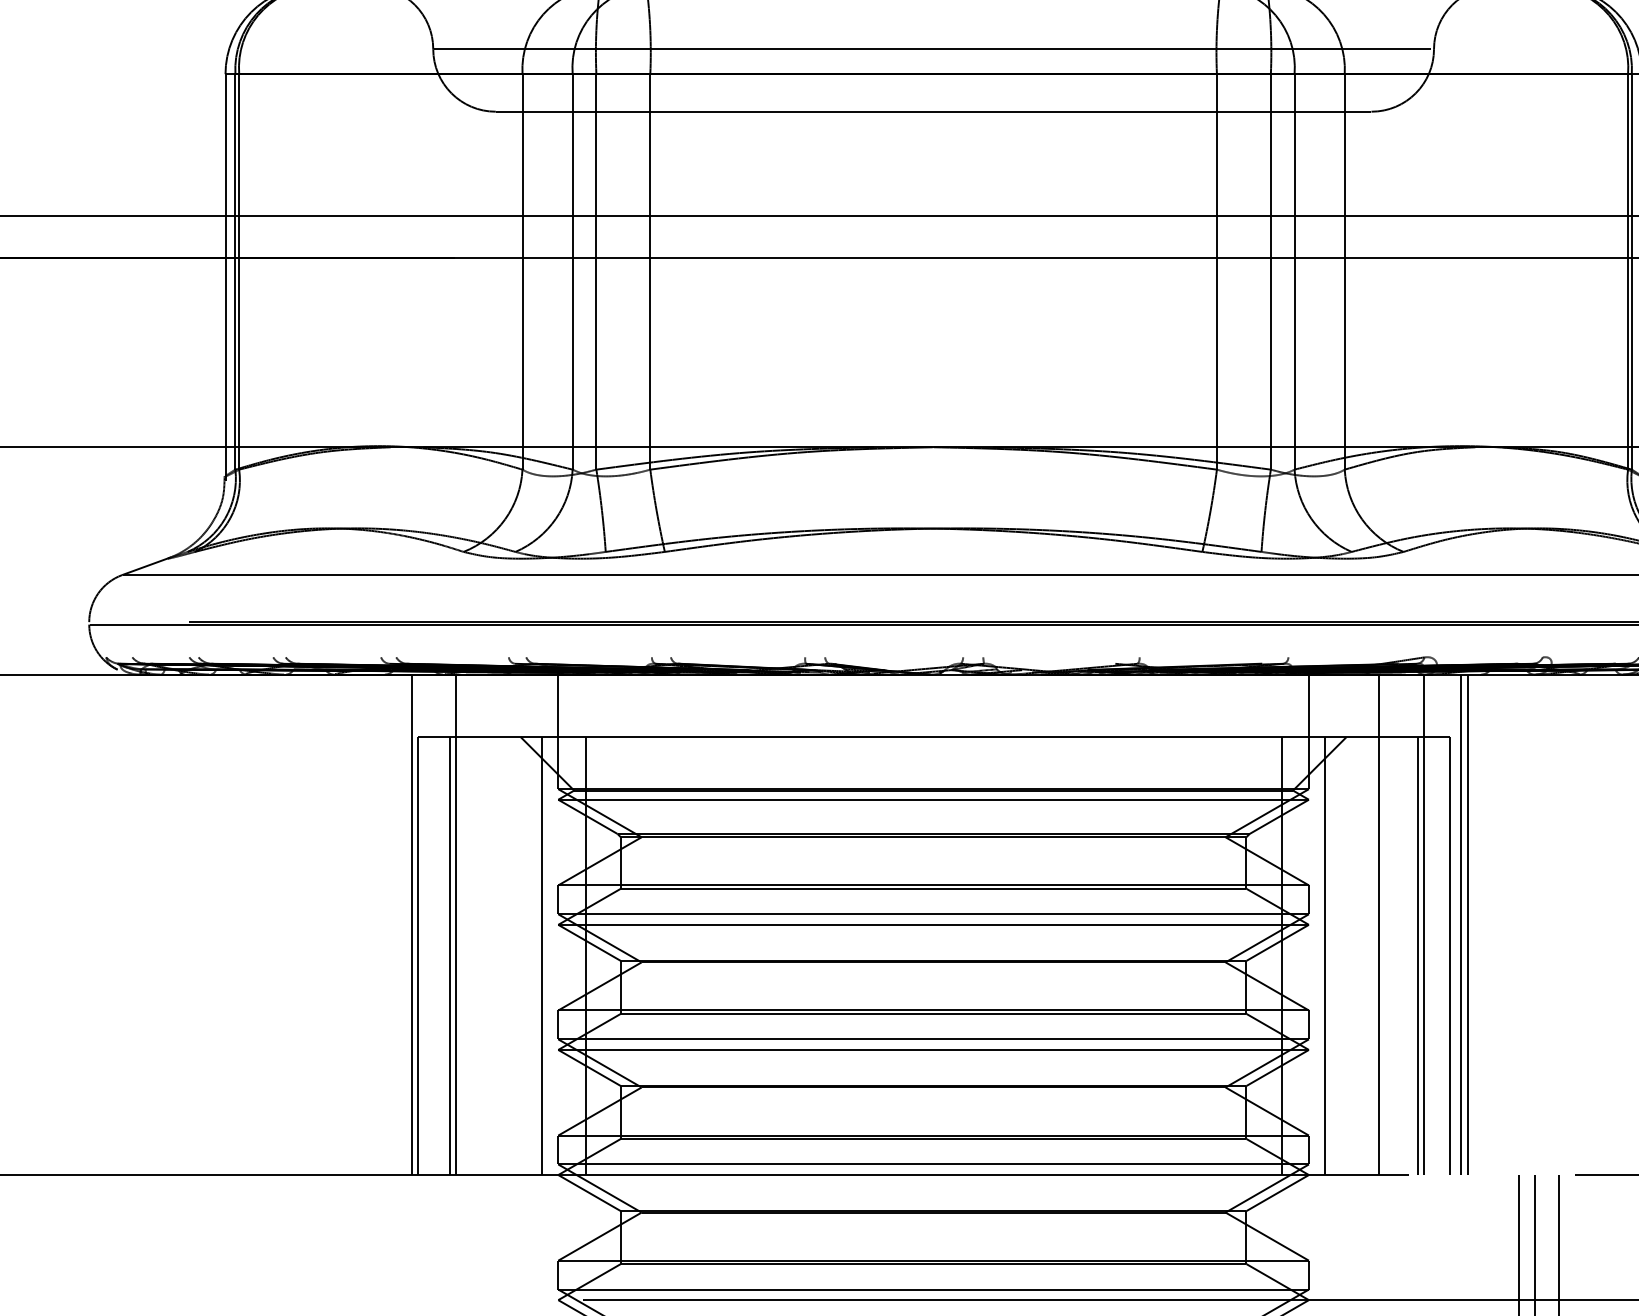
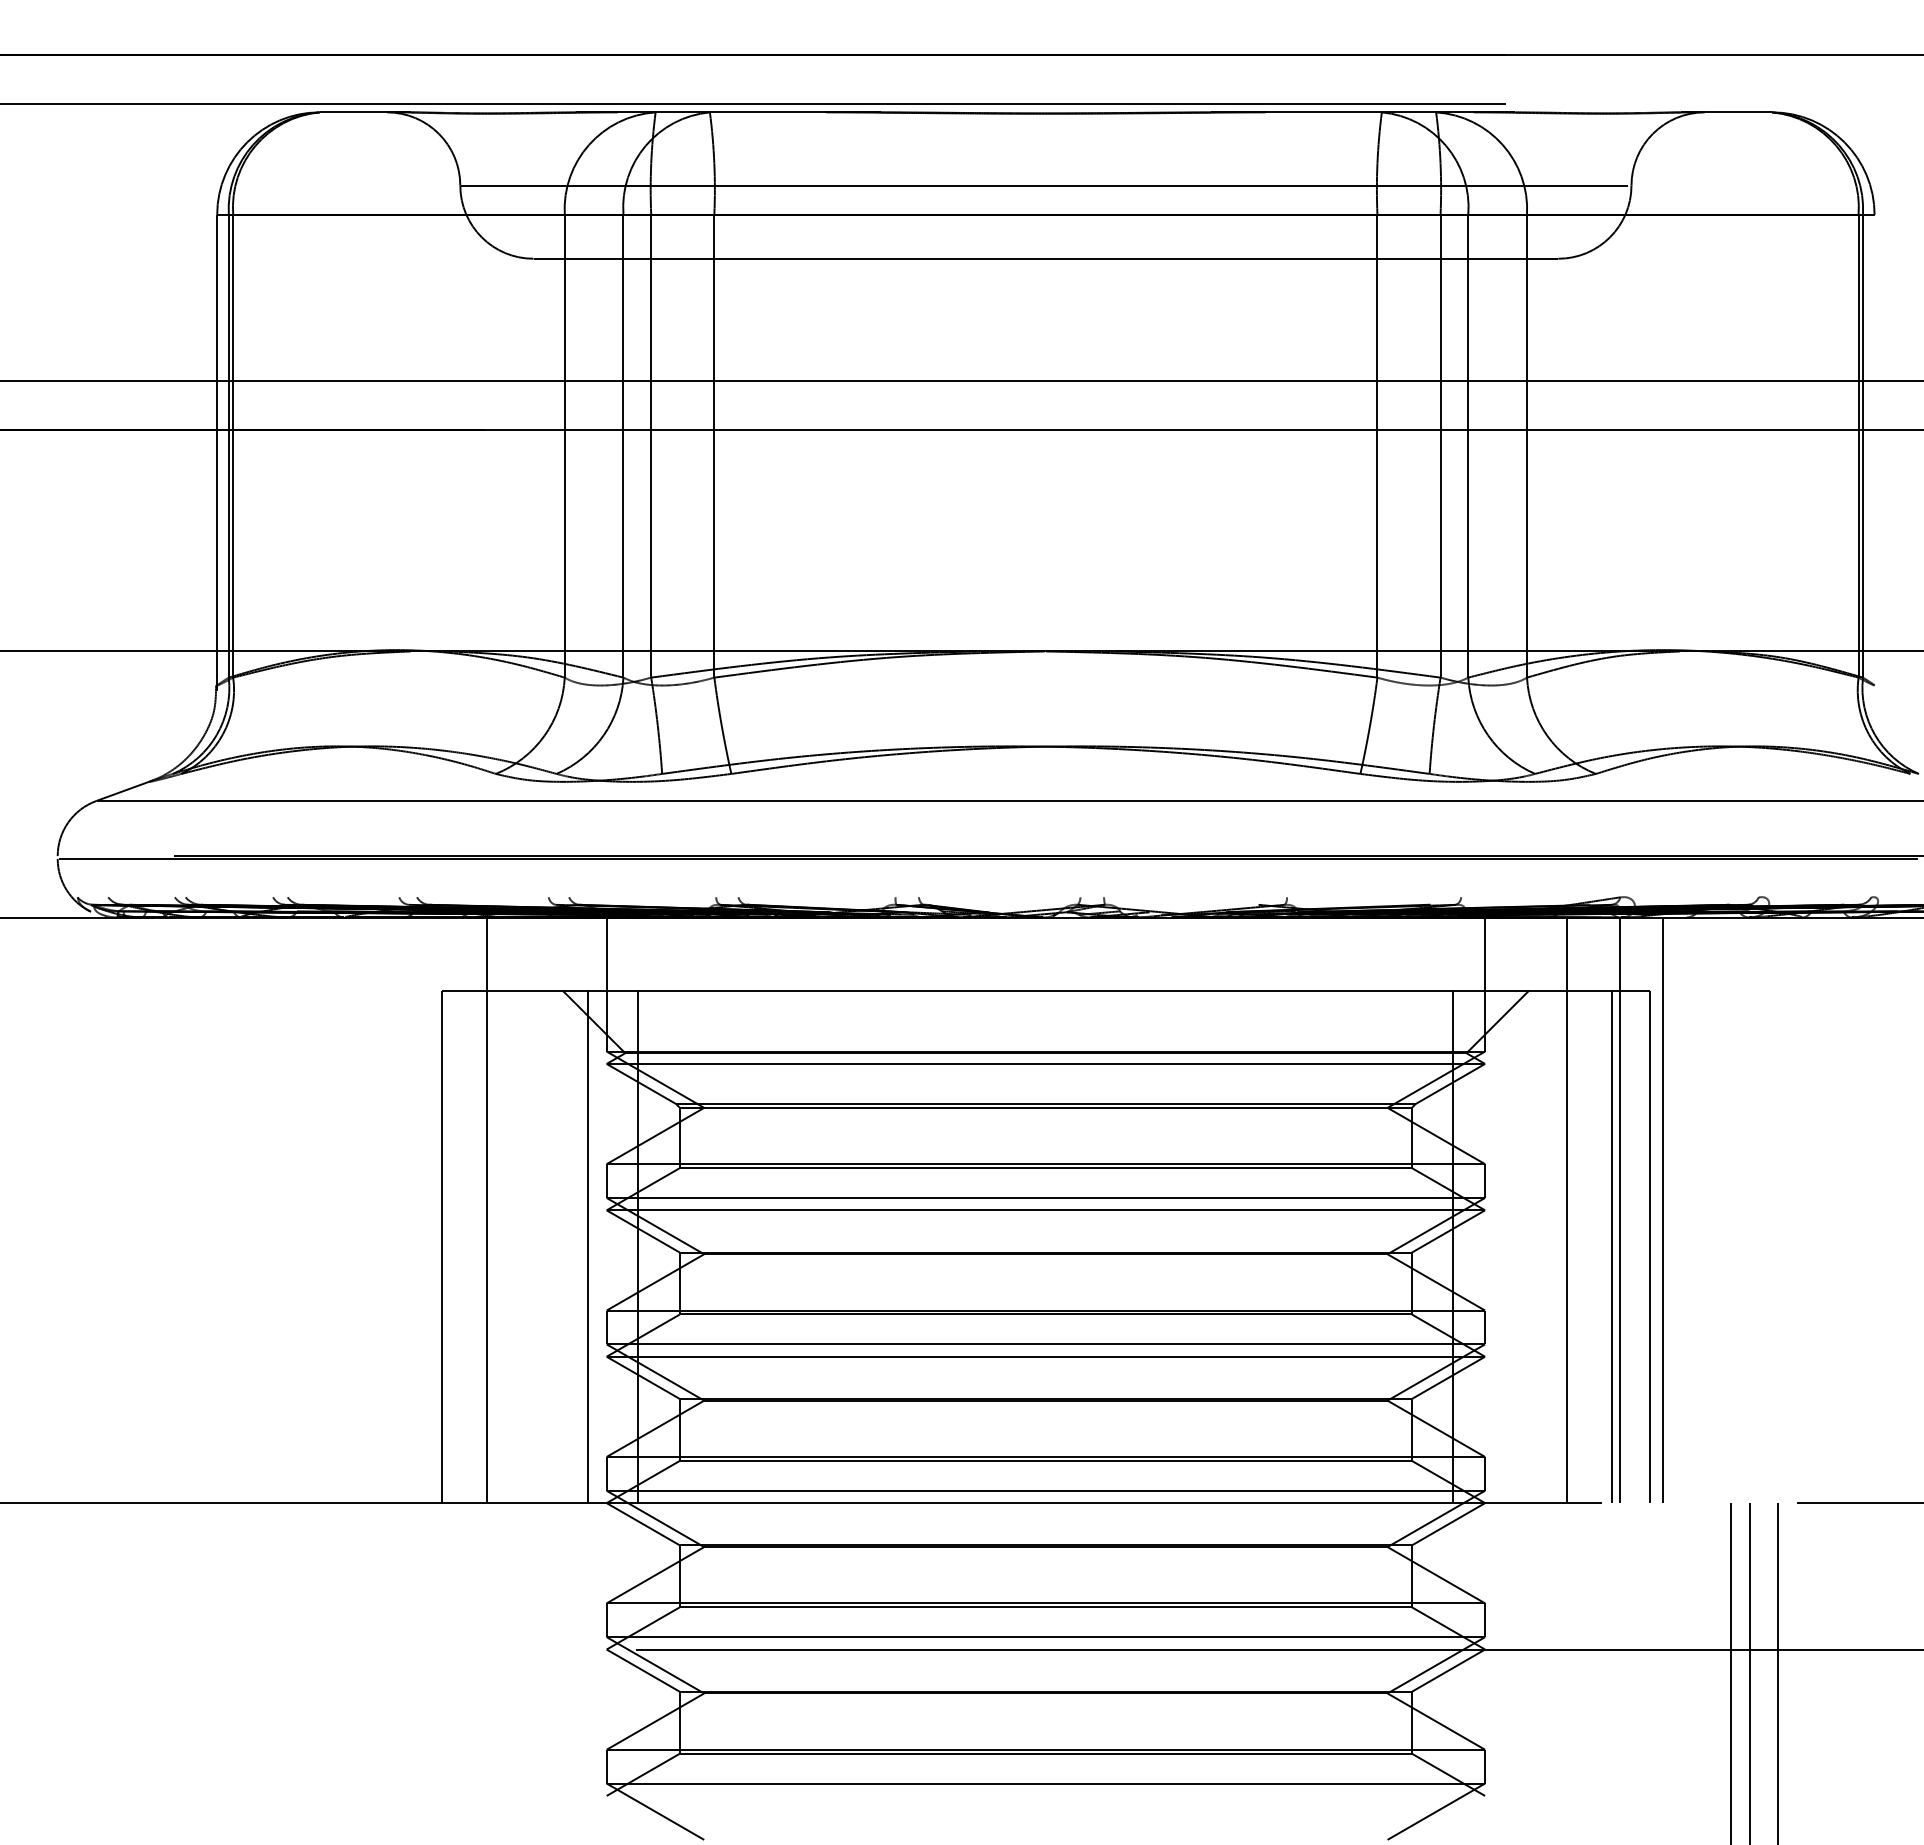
line: (412, 924) -> (435, 1210), removed
line: (1468, 924) -> (1671, 1210), removed
line: (449, 955) -> (479, 1246), removed
line: (1324, 955) -> (1503, 1246), removed

